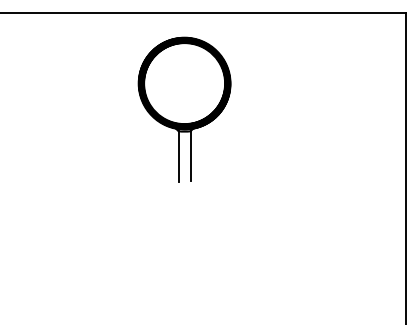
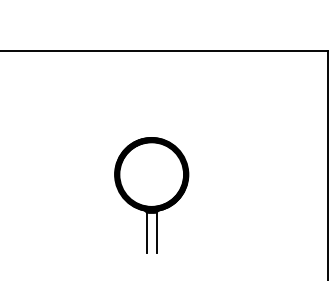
part: (184, 109) -> (151, 195), moved

